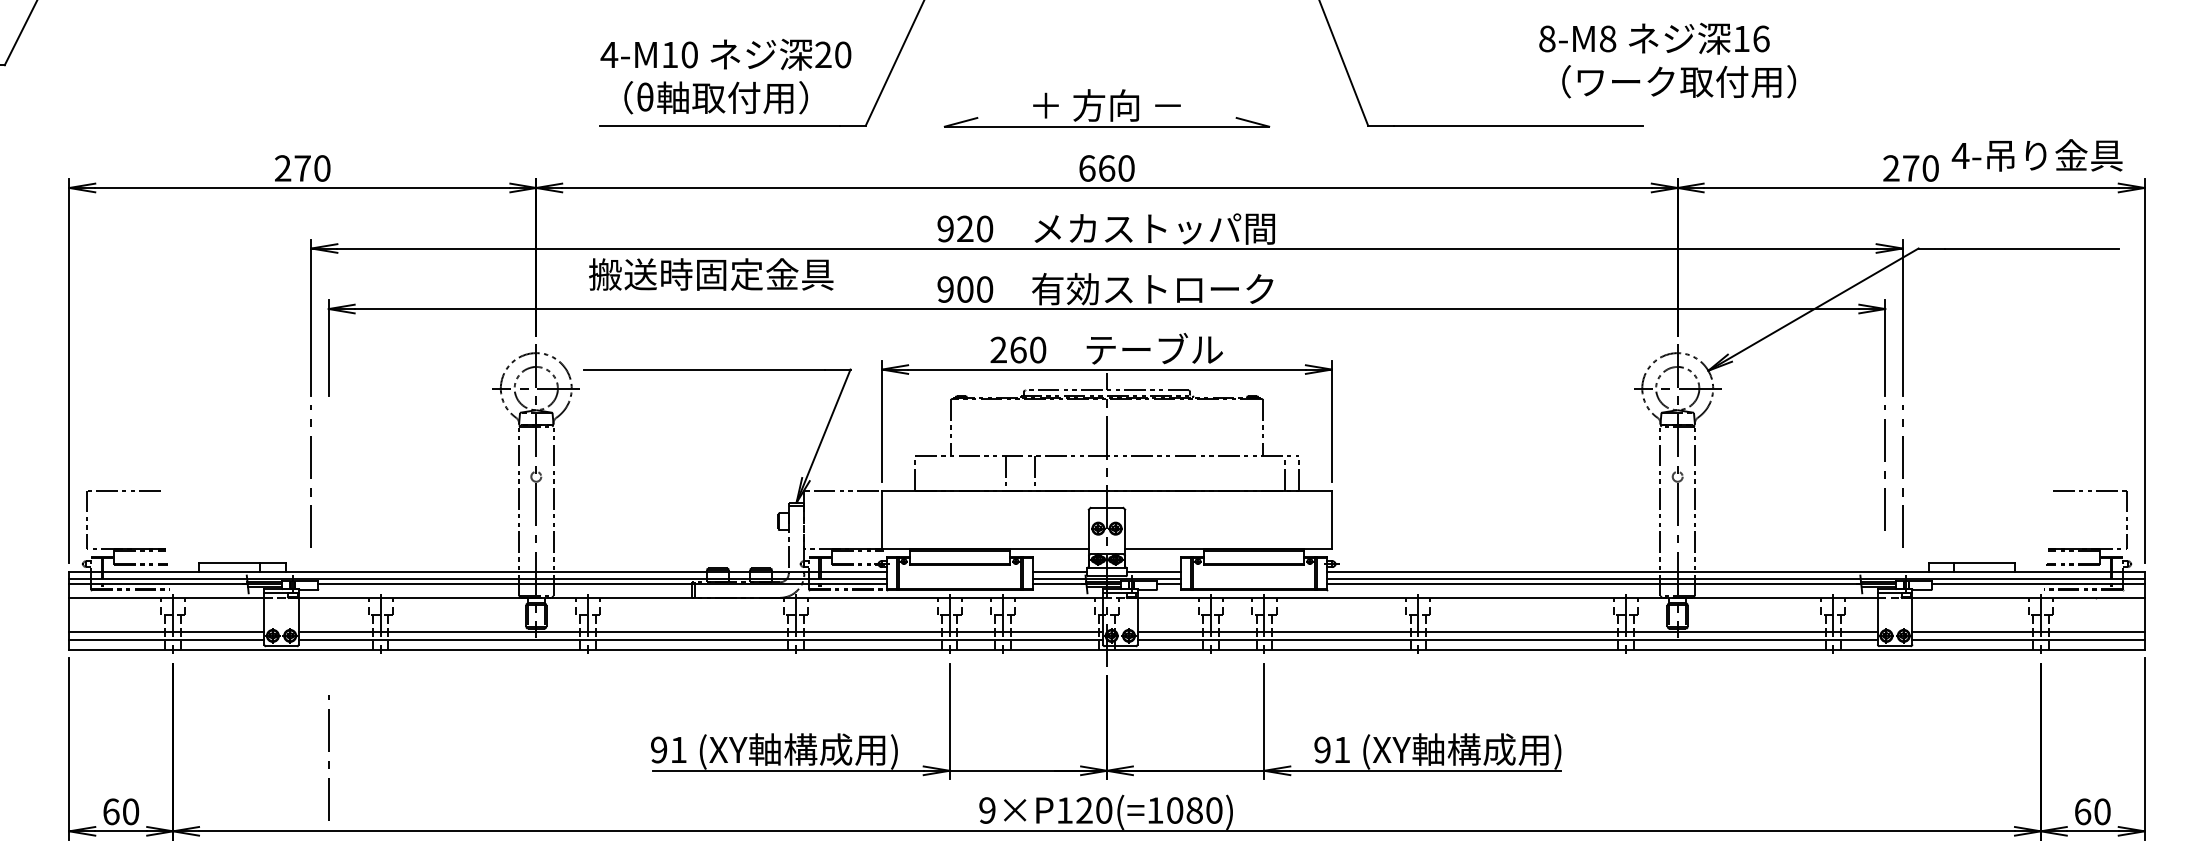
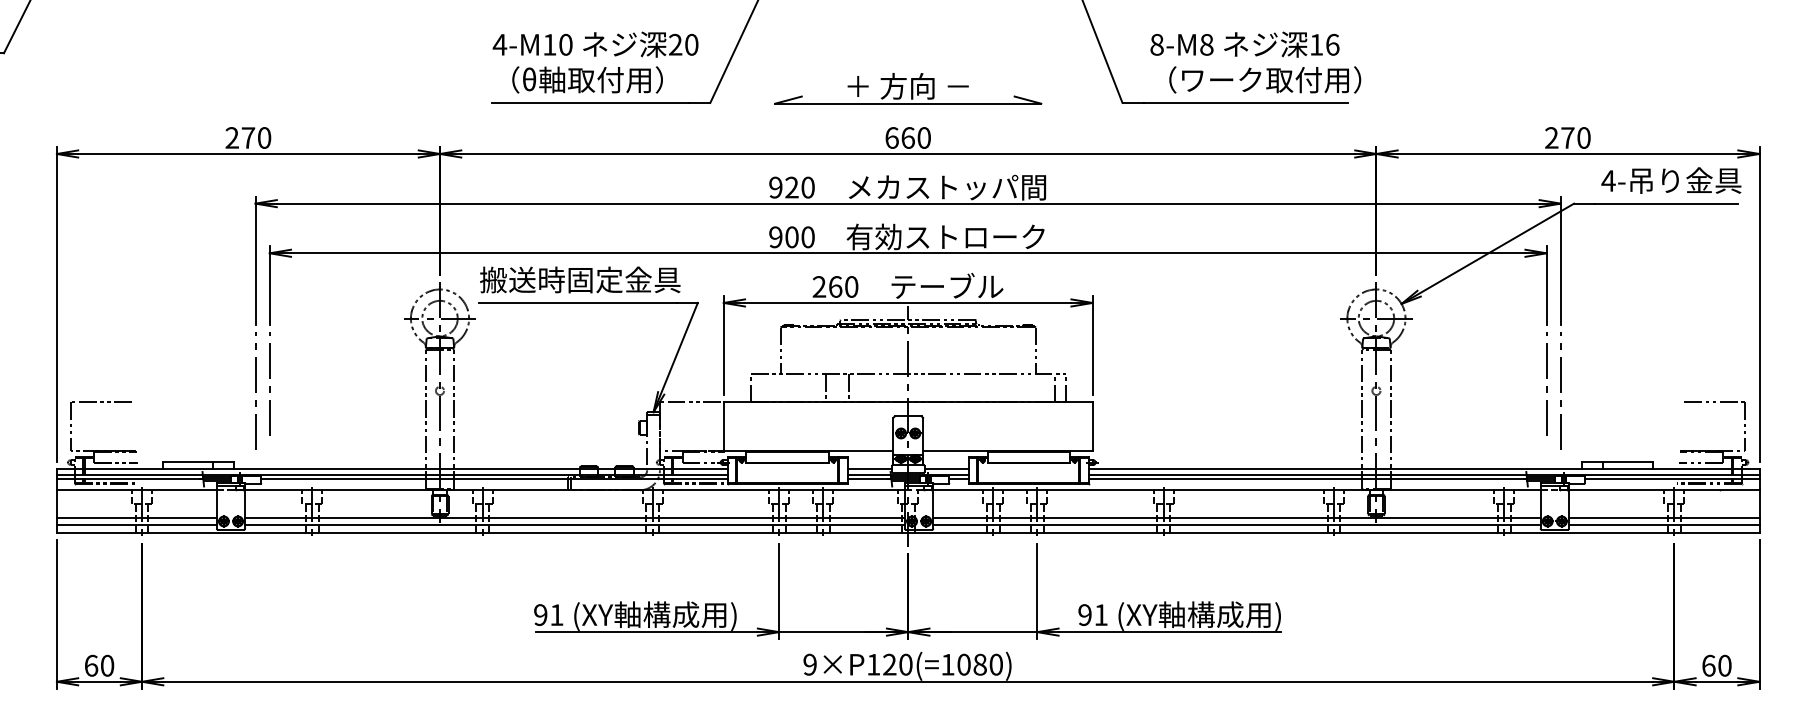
text: (1667, 60) -> (1255, 62), moved
text: (2036, 155) -> (1670, 180), moved
text: (711, 274) -> (580, 279), moved
line: (328, 761) -> (269, 386), moved

